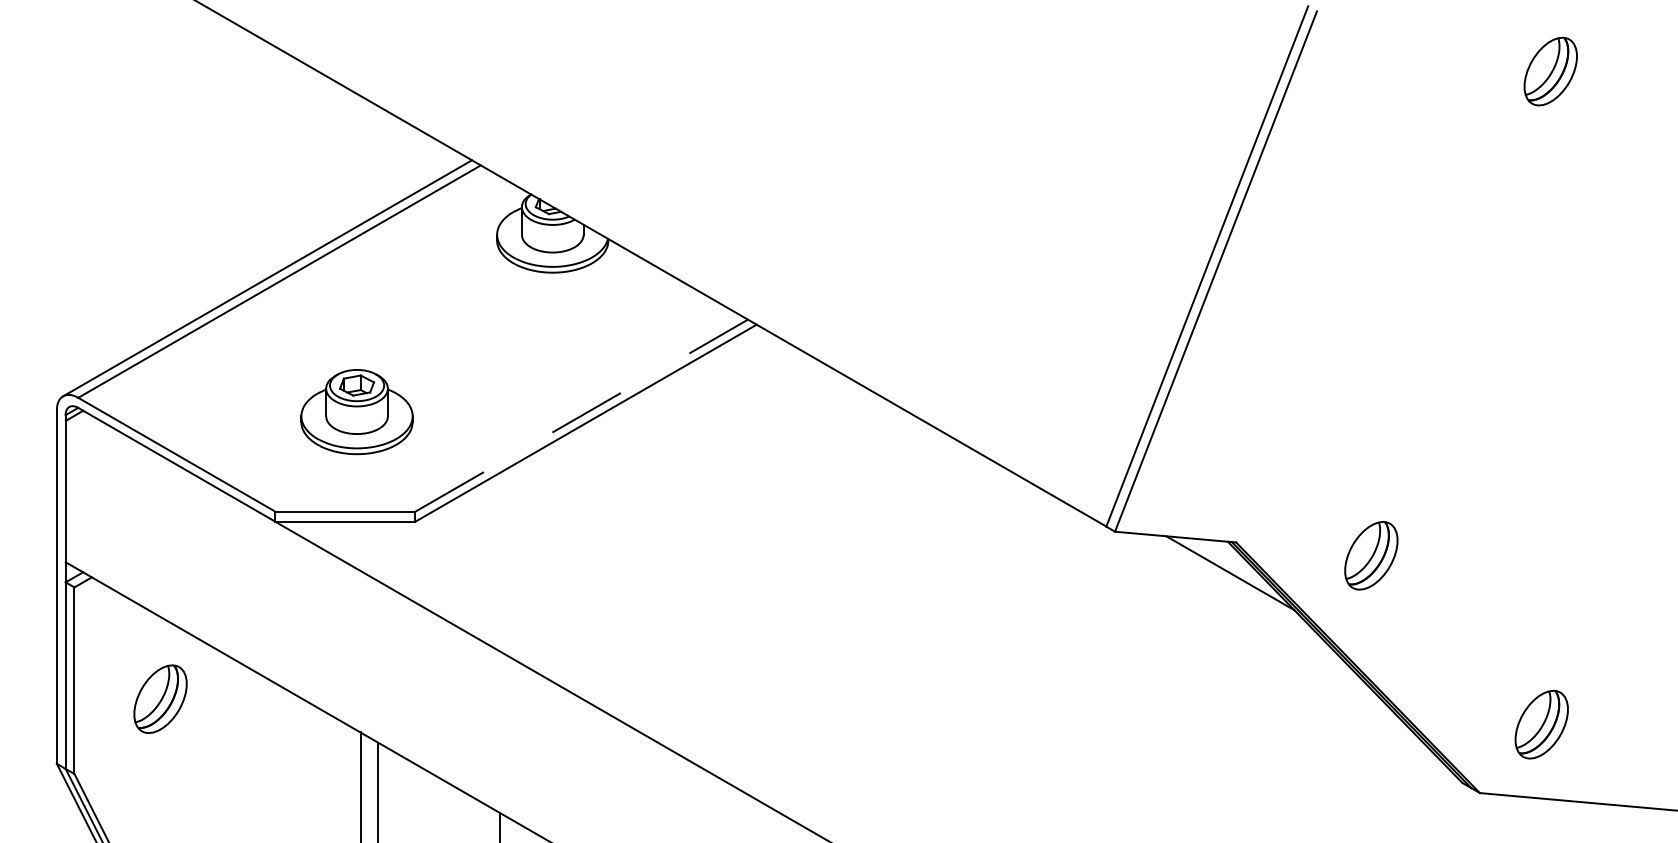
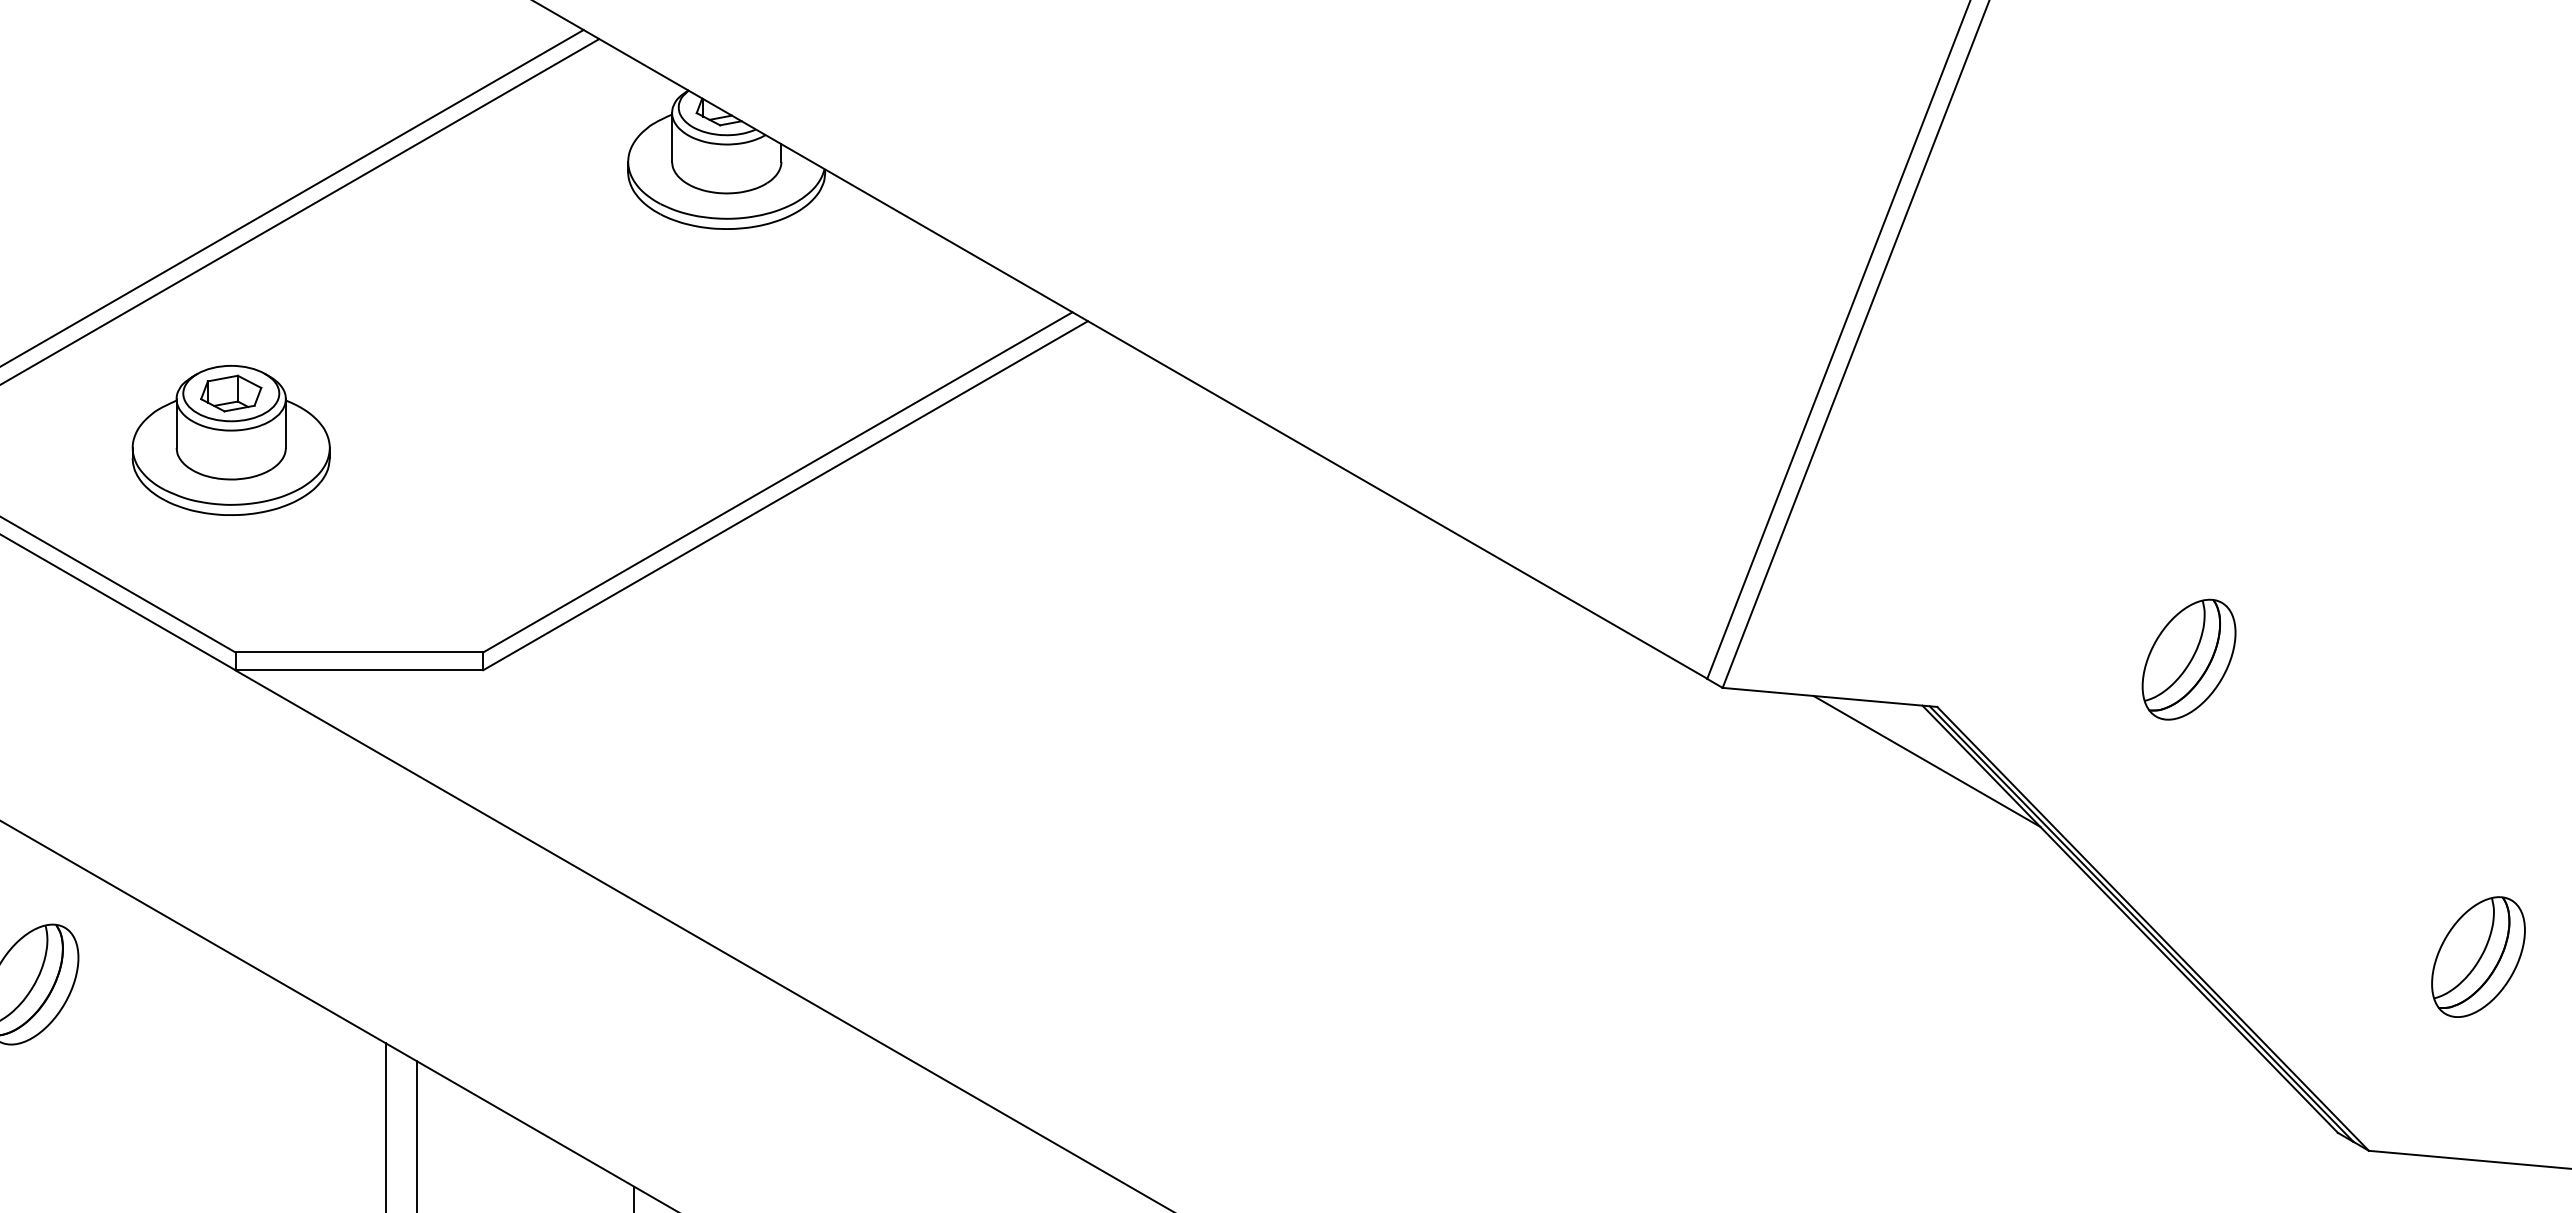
part: (356, 412) -> (230, 441), moved
line: (582, 415) -> (779, 482), dashed -> solid
part: (1371, 555) -> (2189, 659), moved
part: (1541, 724) -> (2478, 956), moved

